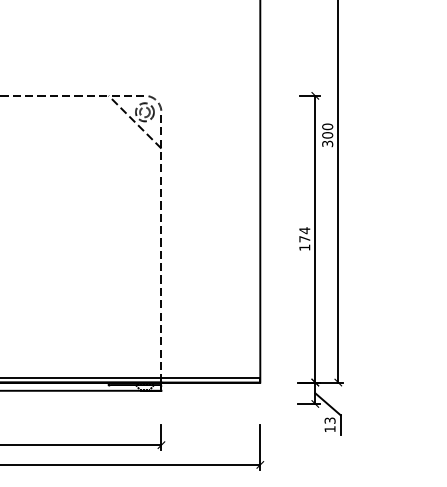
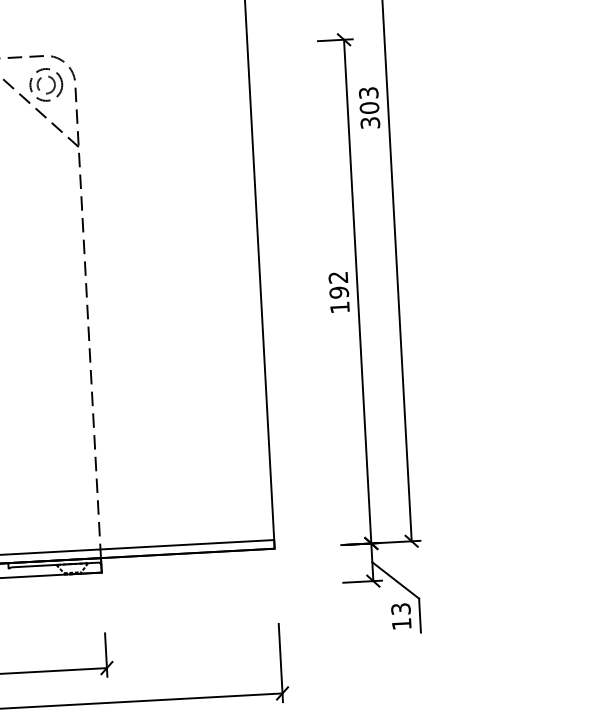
text: (327, 126) -> (368, 92), 300 -> 303
text: (304, 234) -> (338, 284), 174 -> 192

